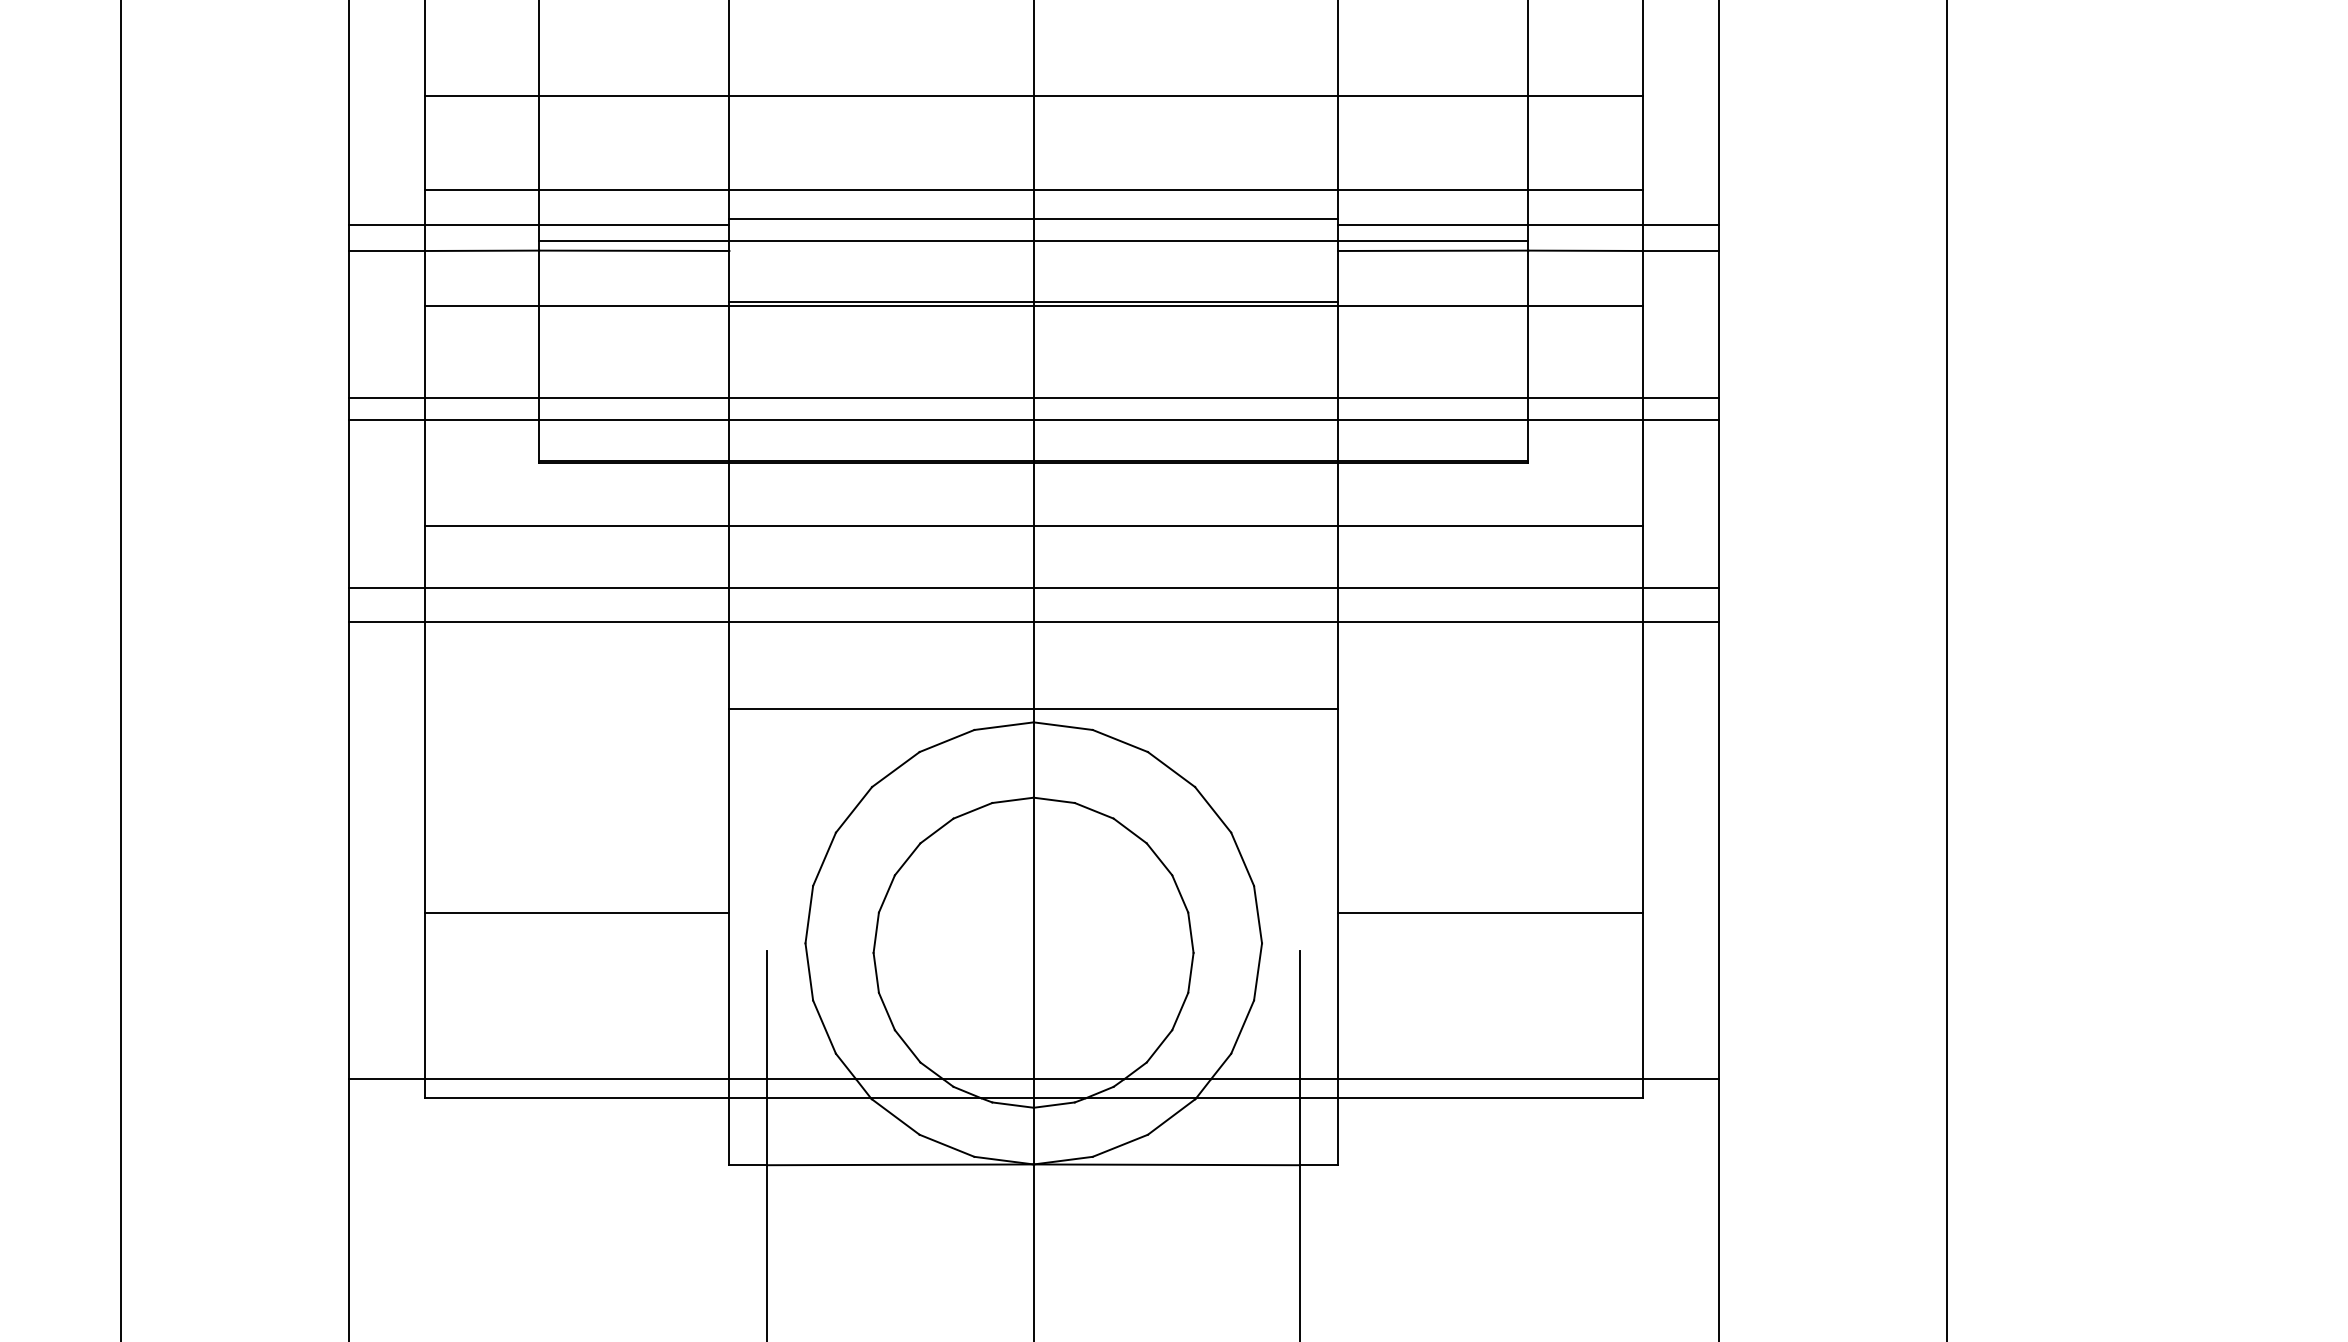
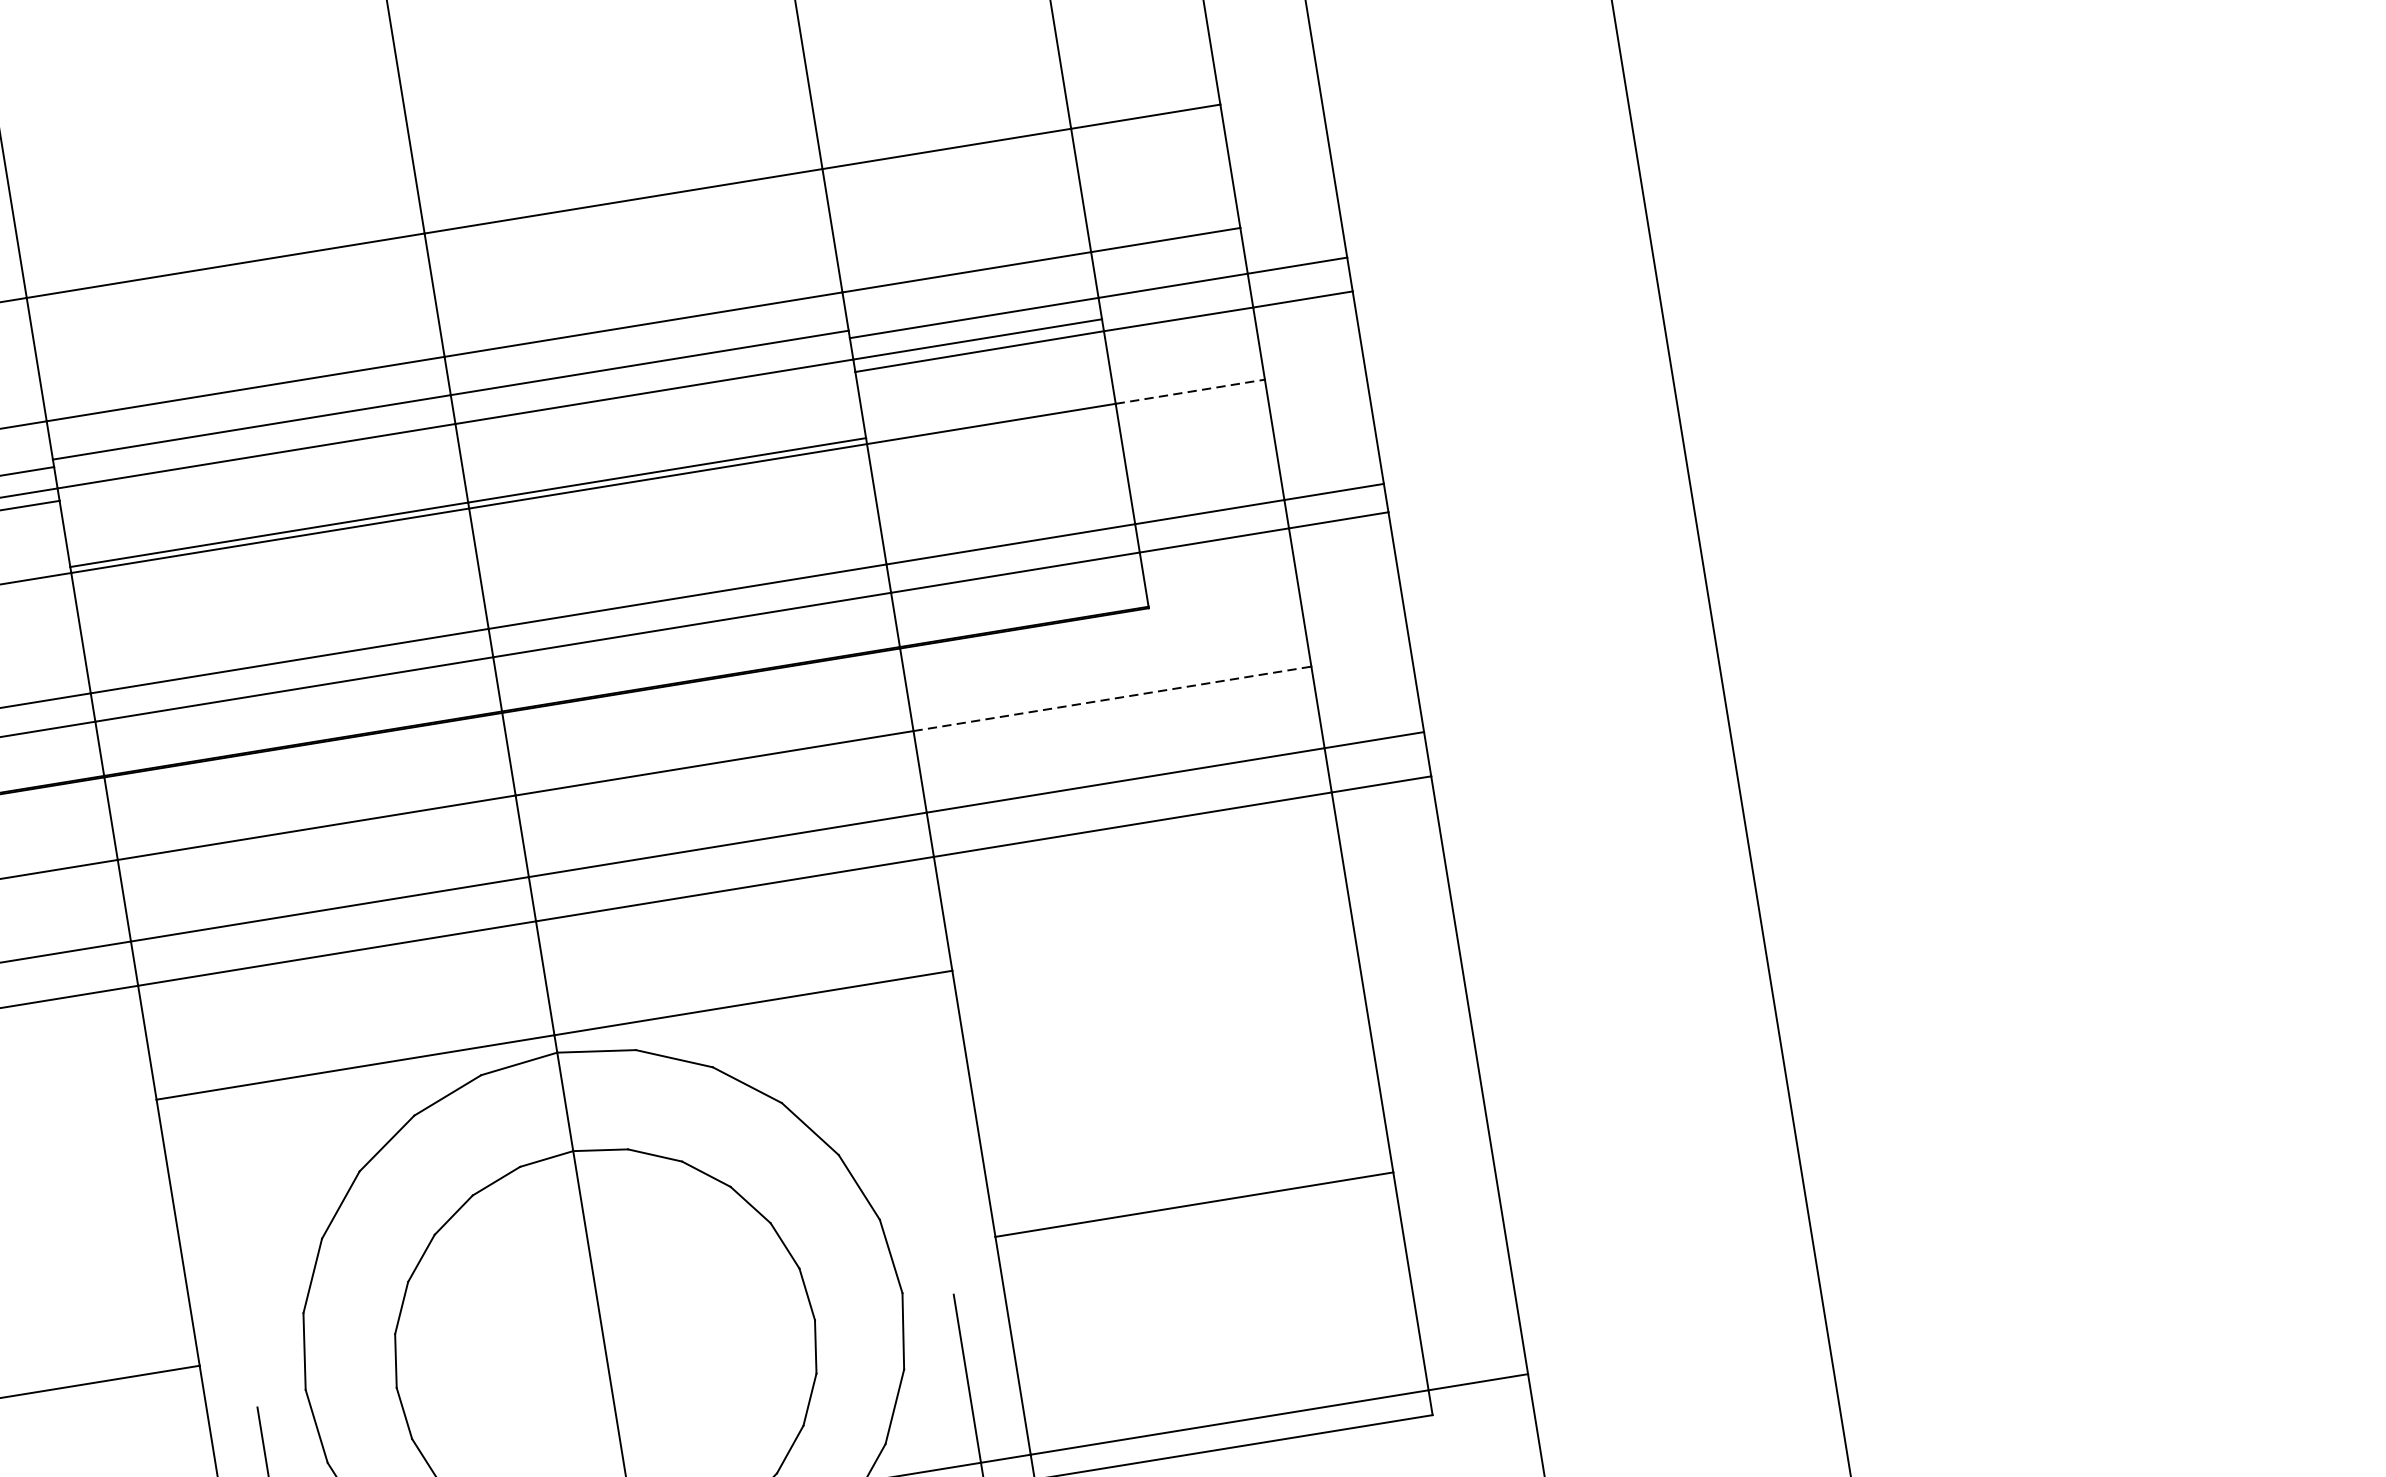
line: (1585, 306) -> (1190, 392), solid -> dashed
line: (1490, 525) -> (1112, 698), solid -> dashed

